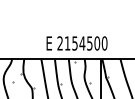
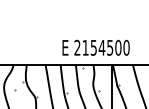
text: (76, 43) -> (95, 47), moved

